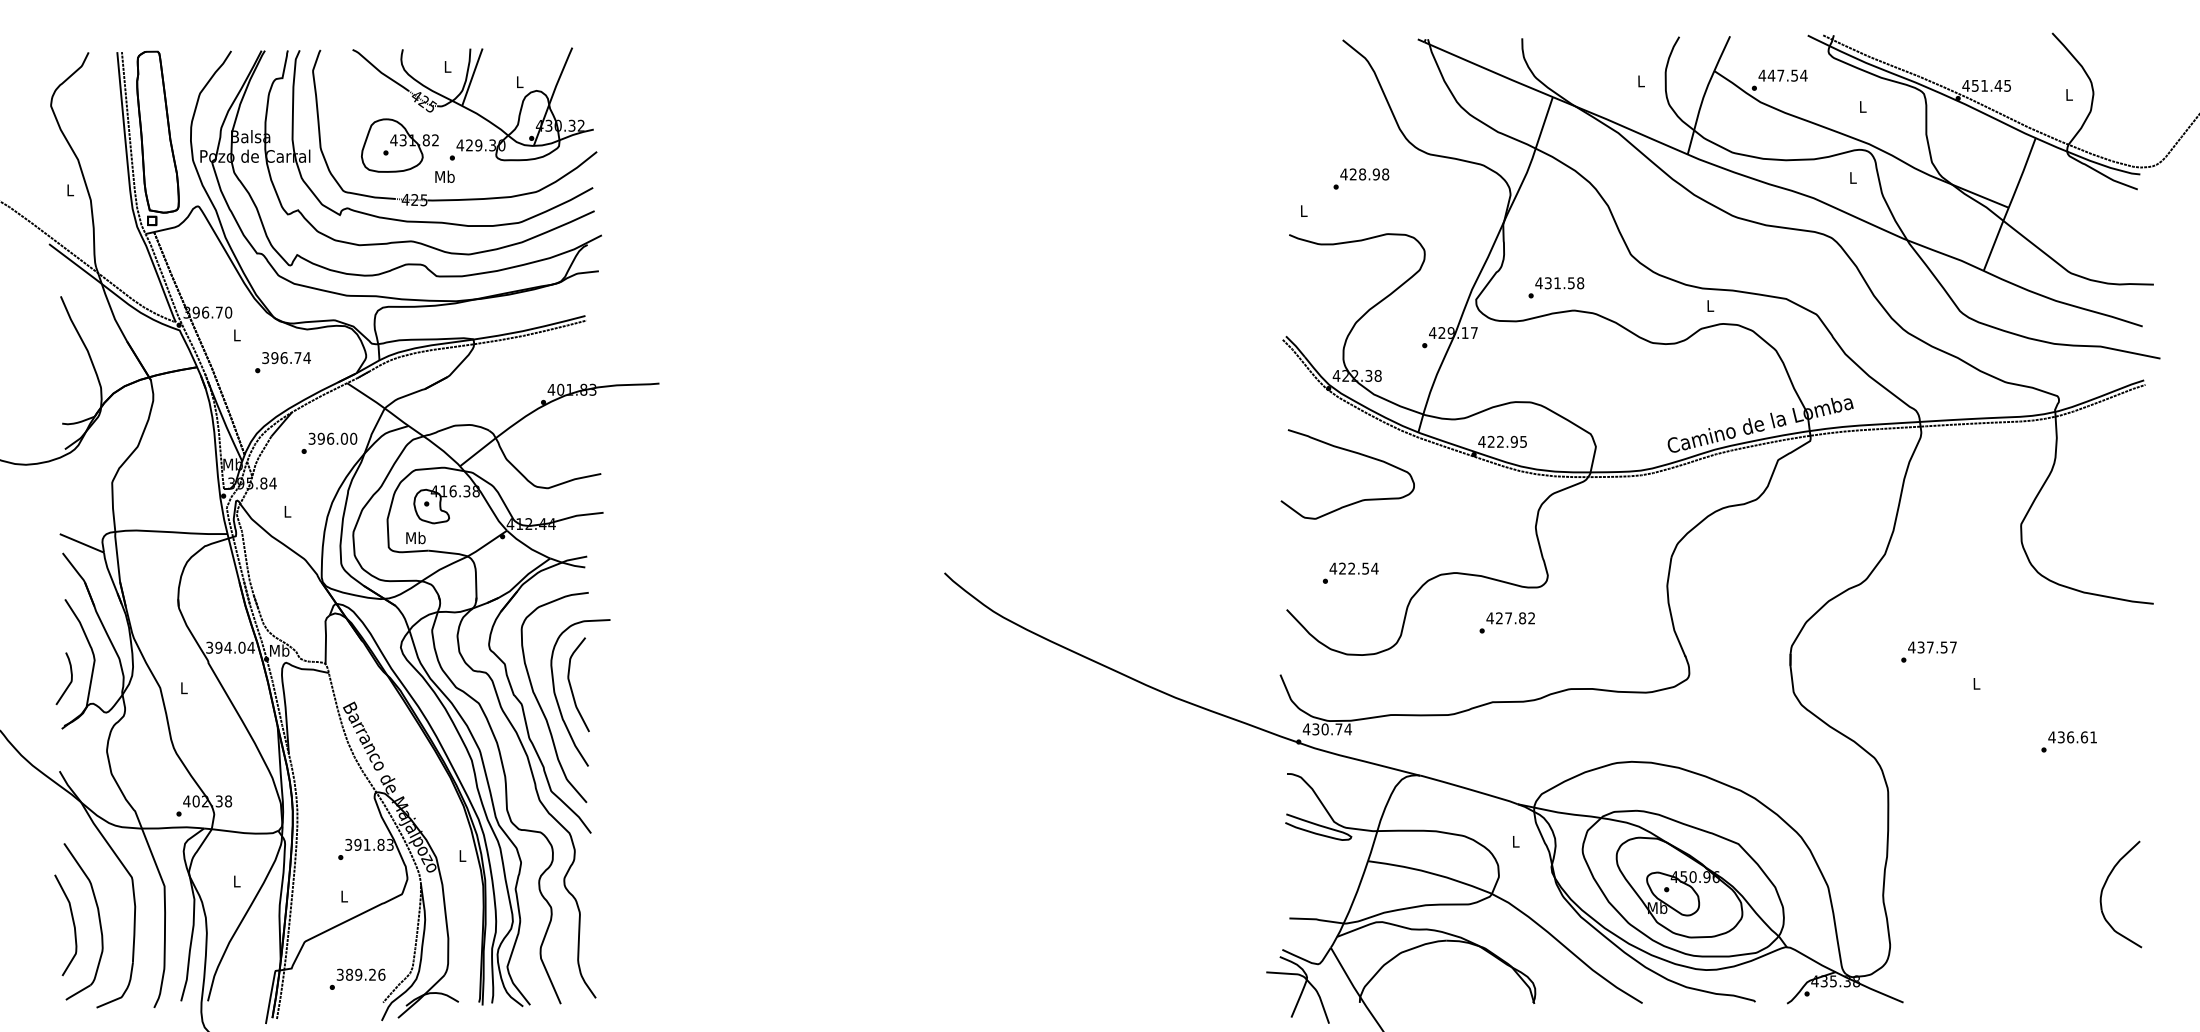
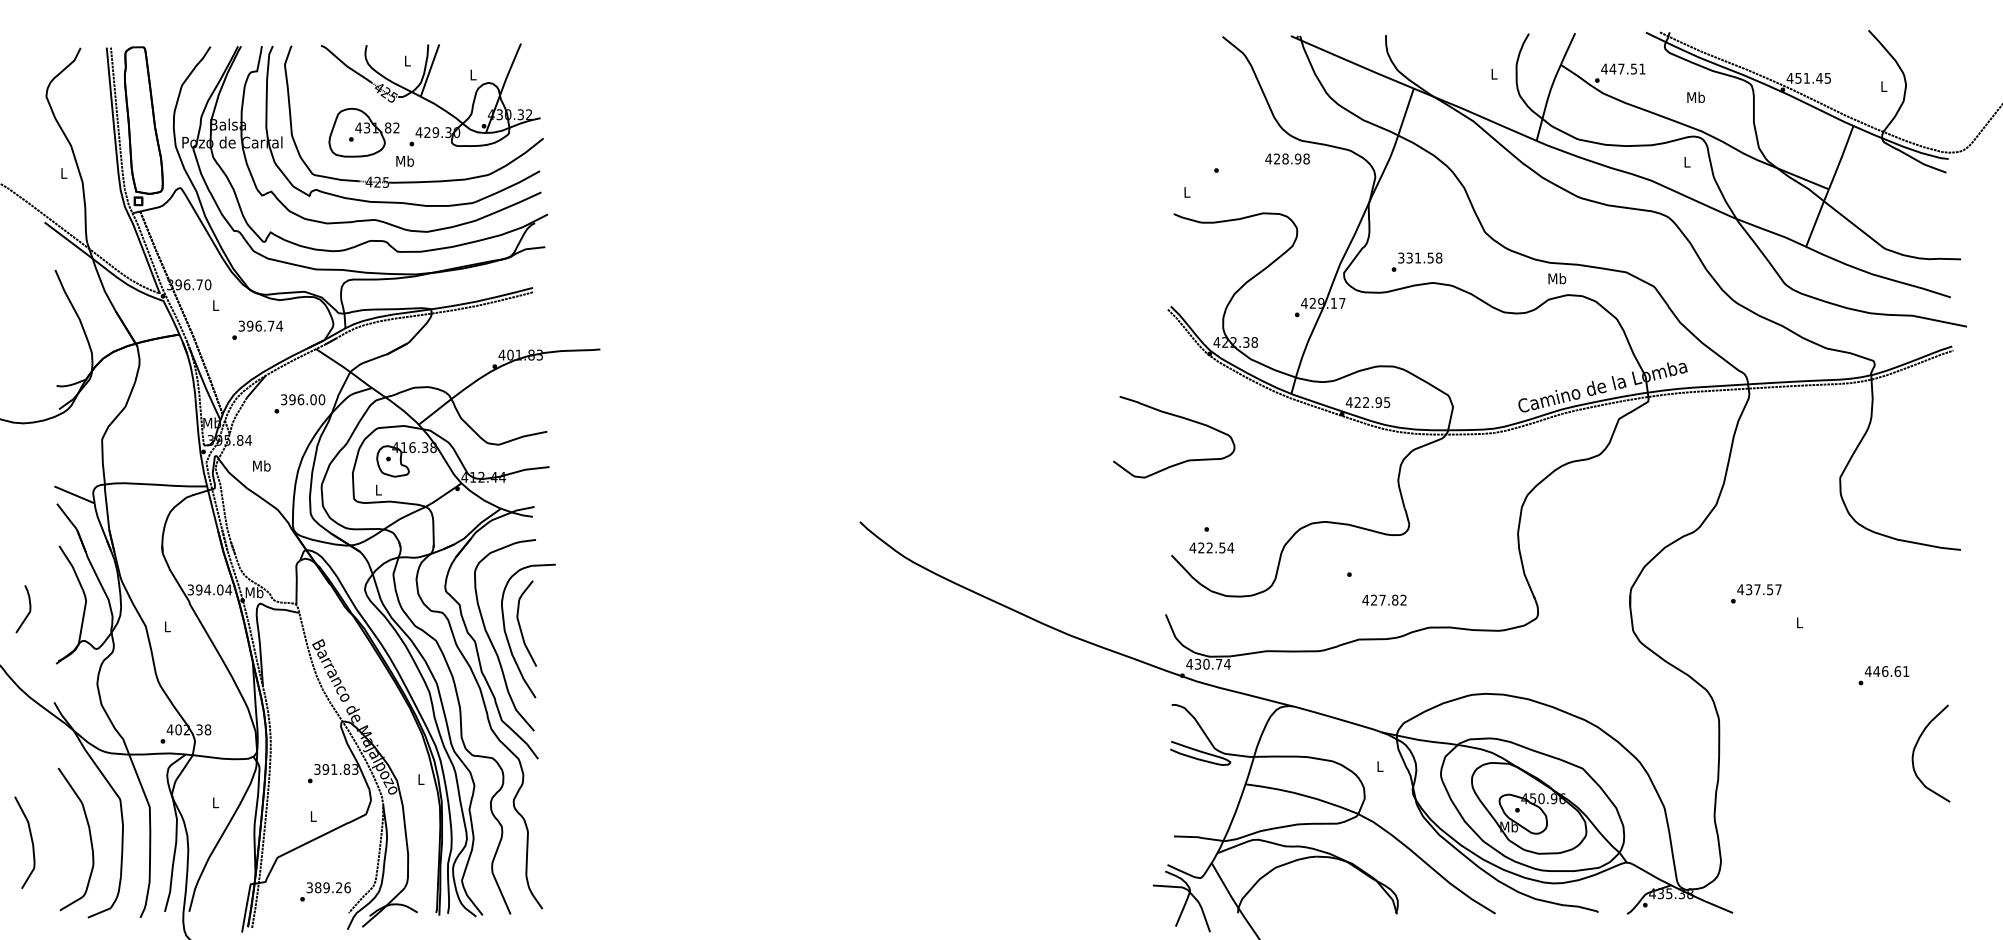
text: (1804, 75) -> (1642, 68), 447.54 -> 447.51
text: (1862, 105) -> (1695, 96), L -> Mb
text: (1364, 173) -> (1287, 158), moved
text: (1538, 282) -> (1400, 257), 431.58 -> 331.58
text: (1710, 305) -> (1557, 278), L -> Mb
curve: (1351, 452) -> (1177, 417), moved
text: (287, 511) -> (261, 465), L -> Mb
text: (415, 537) -> (378, 489), Mb -> L
text: (1353, 568) -> (1211, 547), moved
text: (1510, 617) -> (1384, 599), moved
curve: (68, 683) -> (27, 613), moved
text: (2061, 737) -> (1876, 671), 436.61 -> 446.61
part: (2104, 886) -> (1916, 746), moved
curve: (73, 925) -> (31, 842), moved

